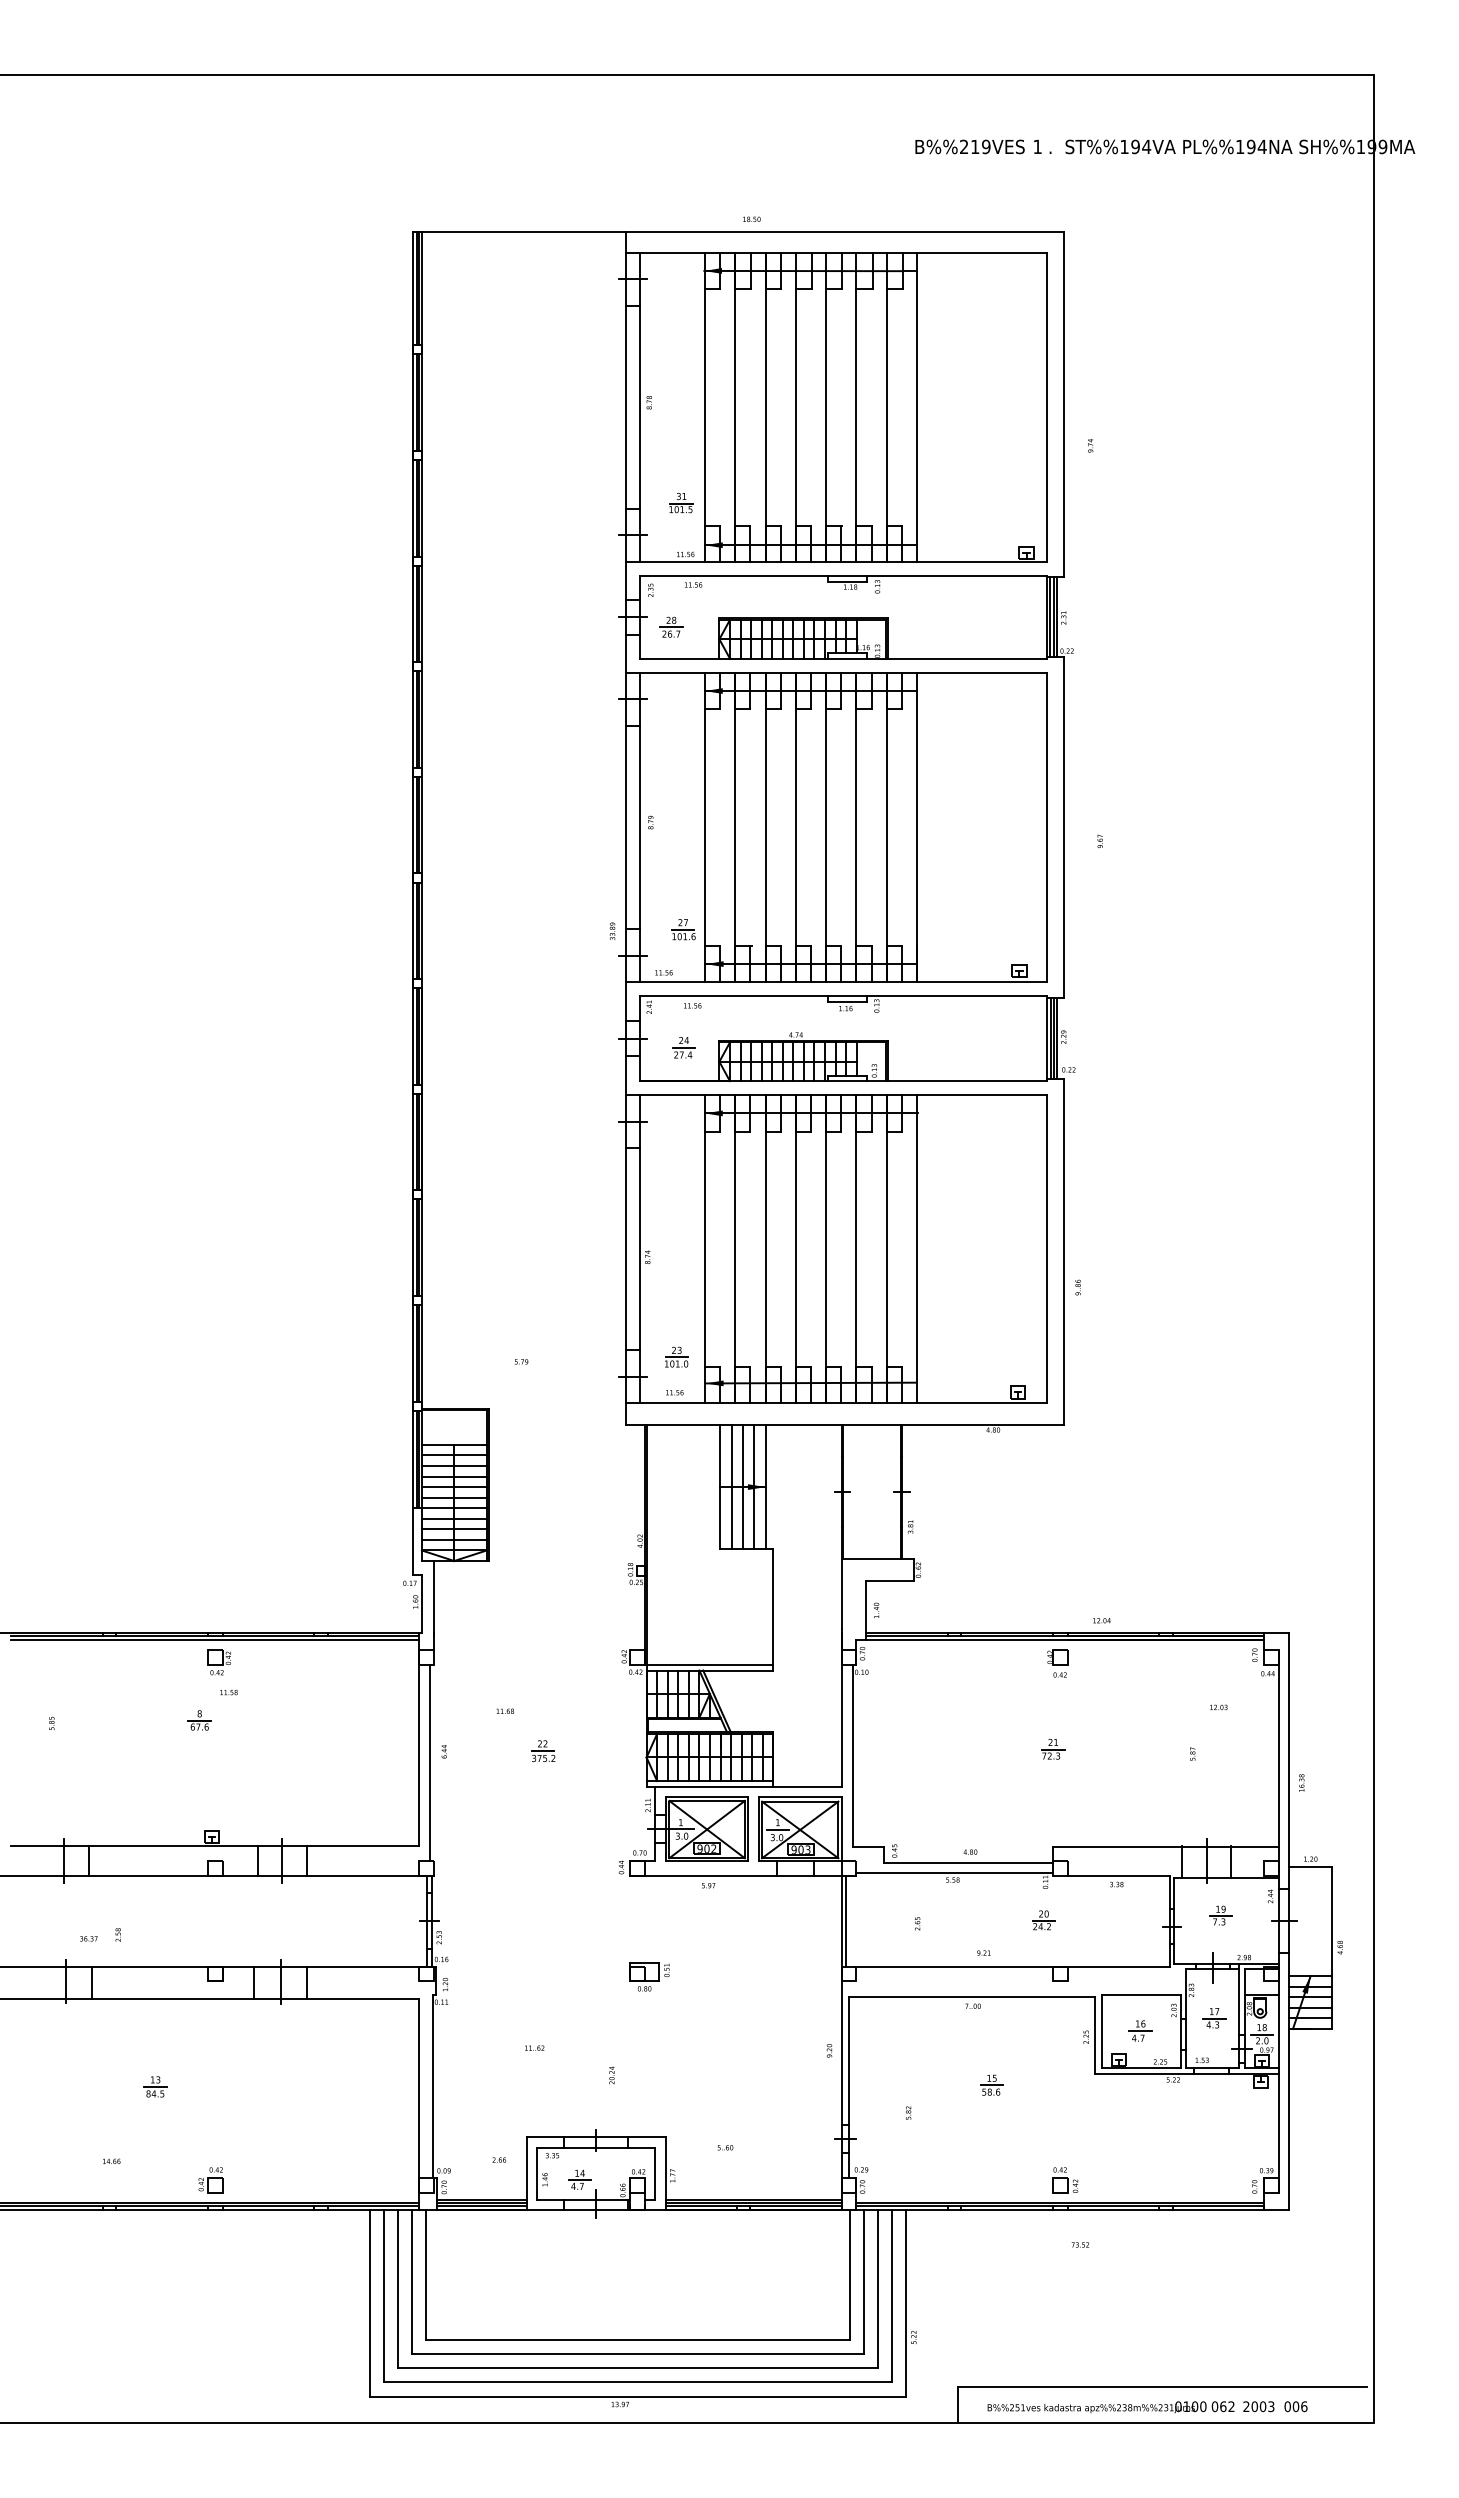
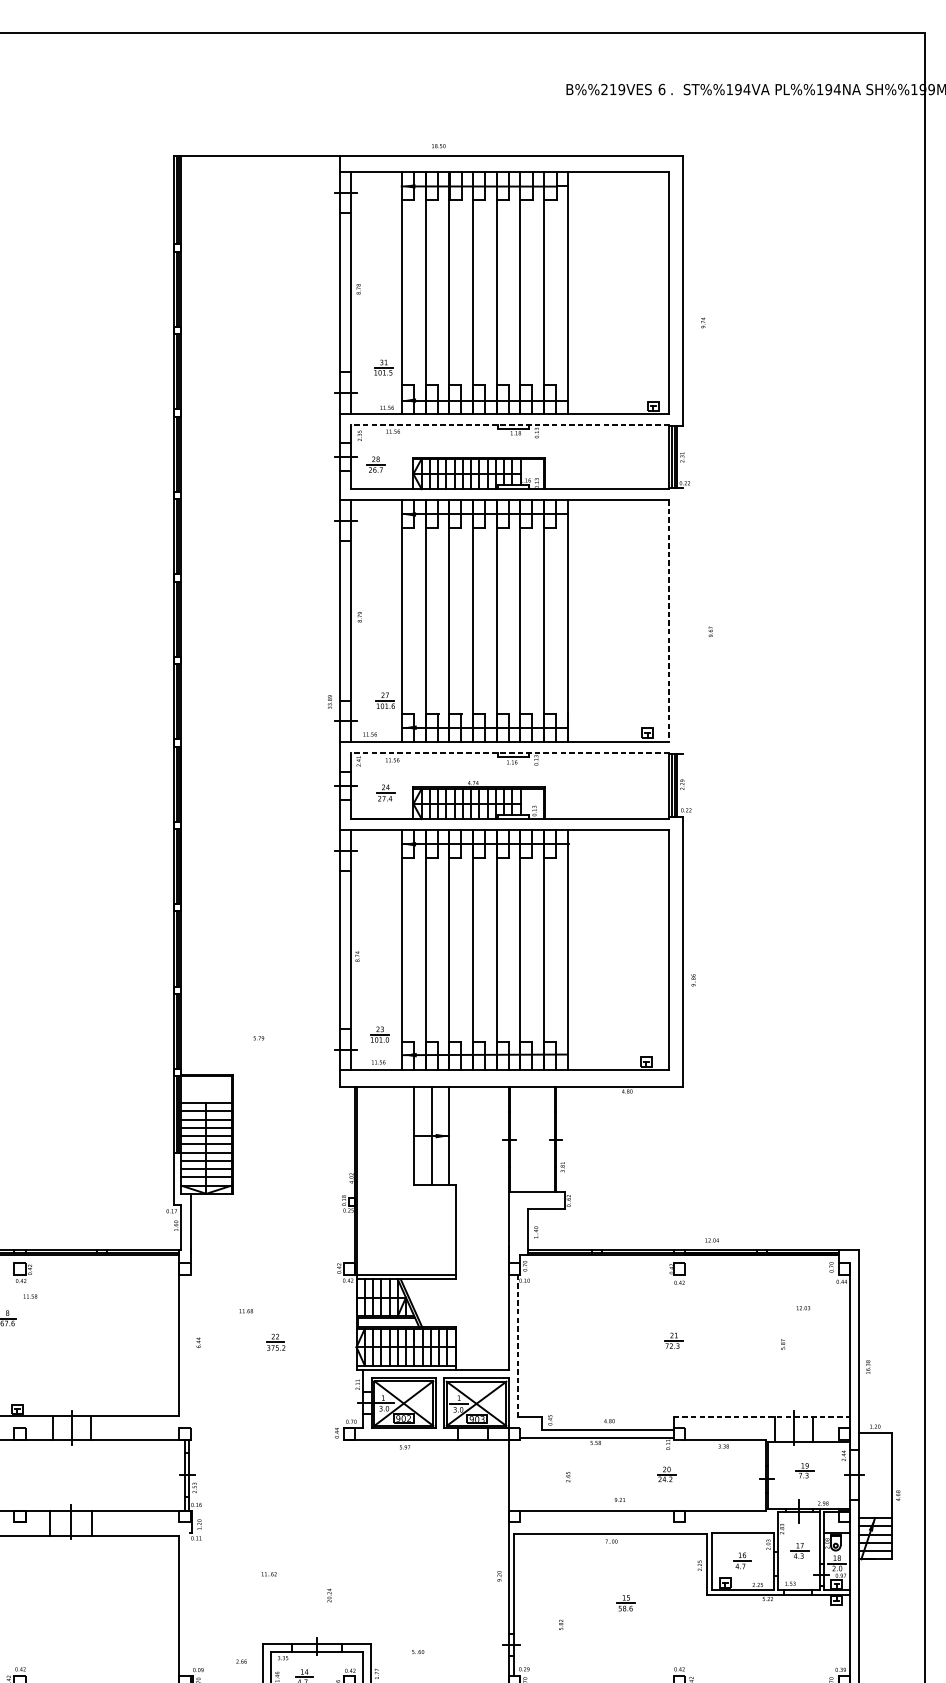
text: (1037, 146) -> (661, 89), 1 -> 6
line: (842, 575) -> (509, 424), solid -> dashed
line: (1046, 827) -> (668, 621), solid -> dashed
line: (1064, 827) -> (682, 621), removed
line: (842, 996) -> (509, 752), solid -> dashed
line: (731, 1486) -> (422, 1135), removed
line: (754, 1486) -> (440, 1135), removed
line: (852, 1756) -> (517, 1346), solid -> dashed
line: (430, 1762) -> (187, 1351), removed
line: (1166, 1846) -> (762, 1416), solid -> dashed
line: (846, 1920) -> (512, 1474), removed
part: (649, 1976) -> (358, 1518), removed
line: (432, 2086) -> (189, 1604), removed

